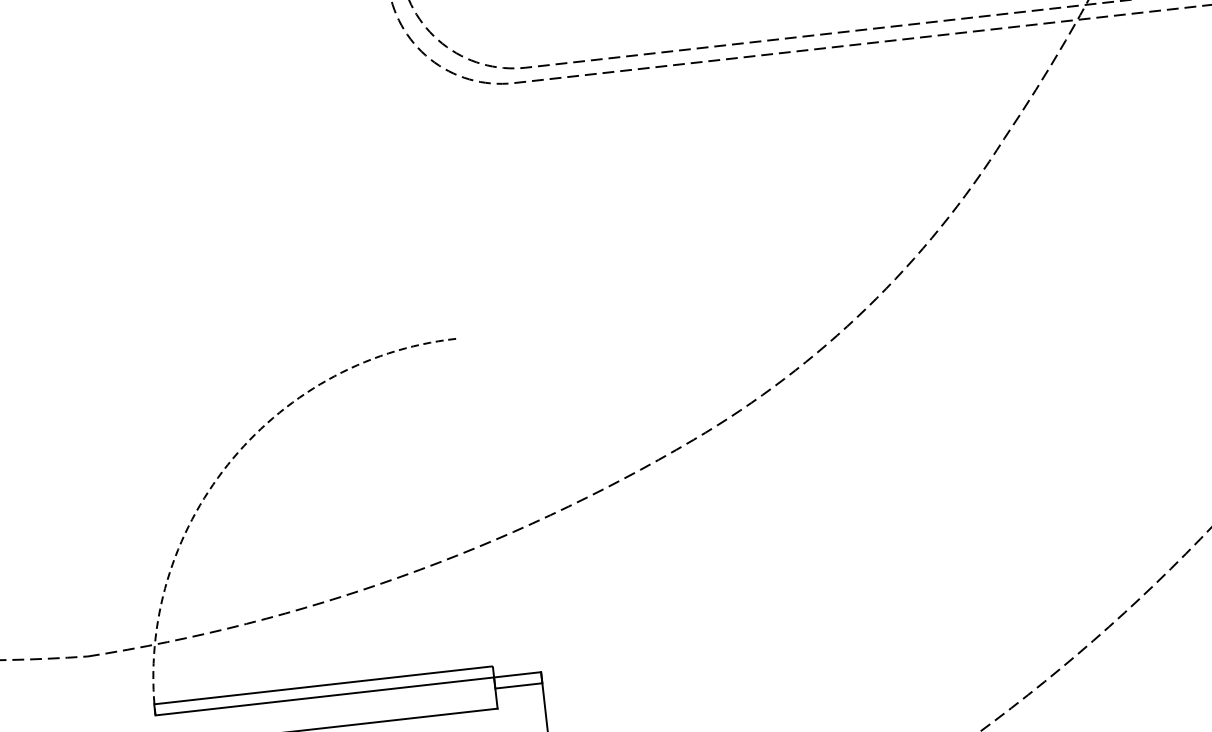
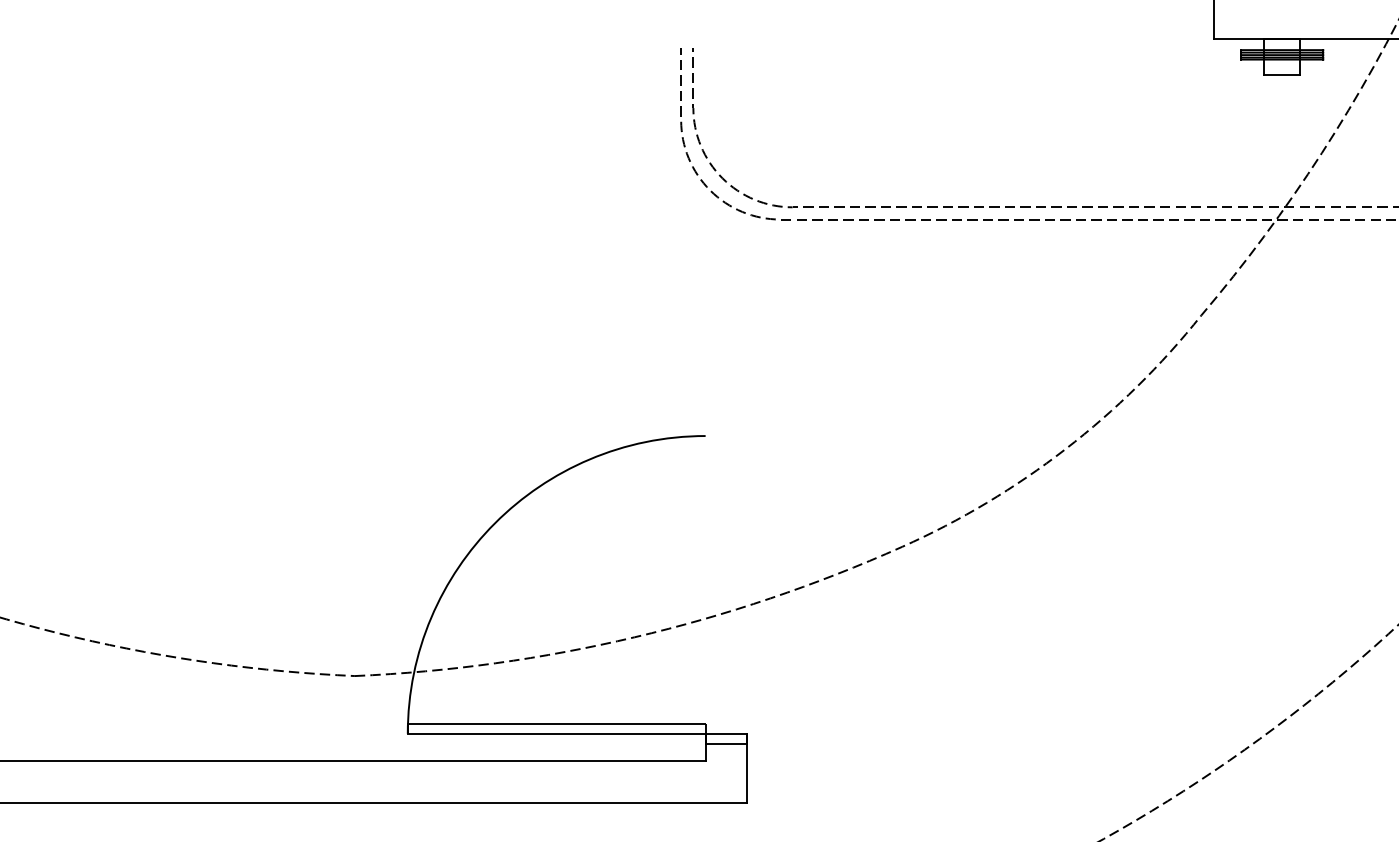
arc: (228, 465) -> (495, 523), dashed -> solid

